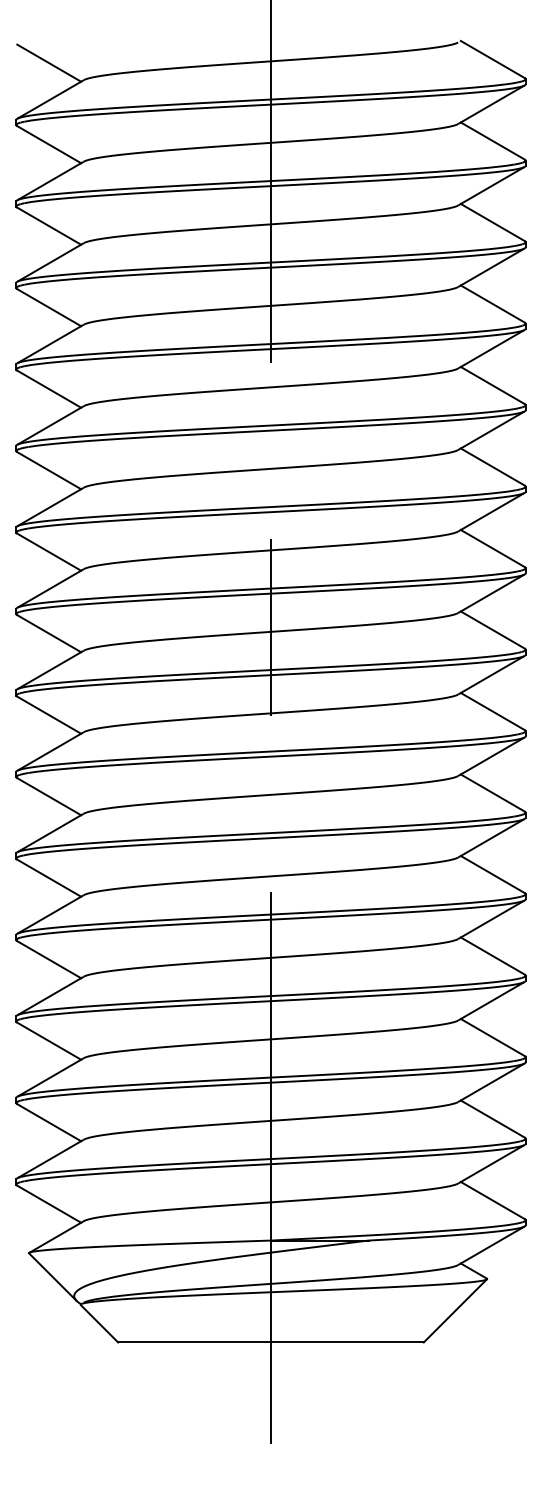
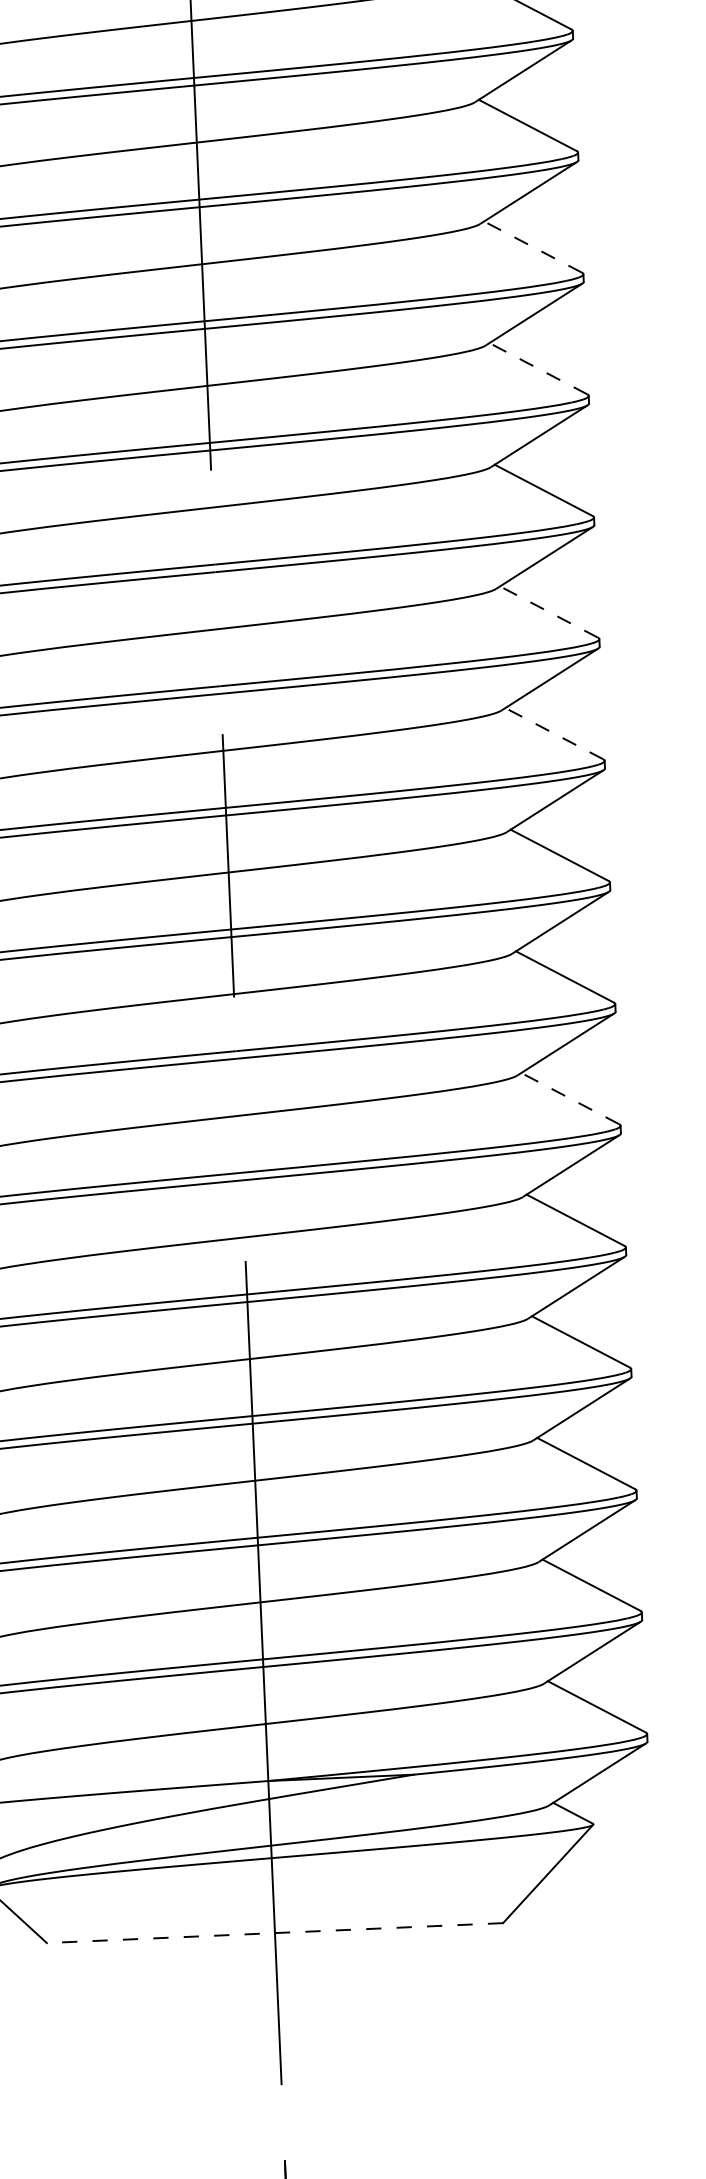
line: (492, 222) -> (532, 247), solid -> dashed
line: (492, 304) -> (537, 369), solid -> dashed
line: (492, 467) -> (548, 612), solid -> dashed
line: (492, 548) -> (553, 733), solid -> dashed
line: (492, 793) -> (569, 1099), solid -> dashed
line: (271, 1342) -> (275, 1933), solid -> dashed

